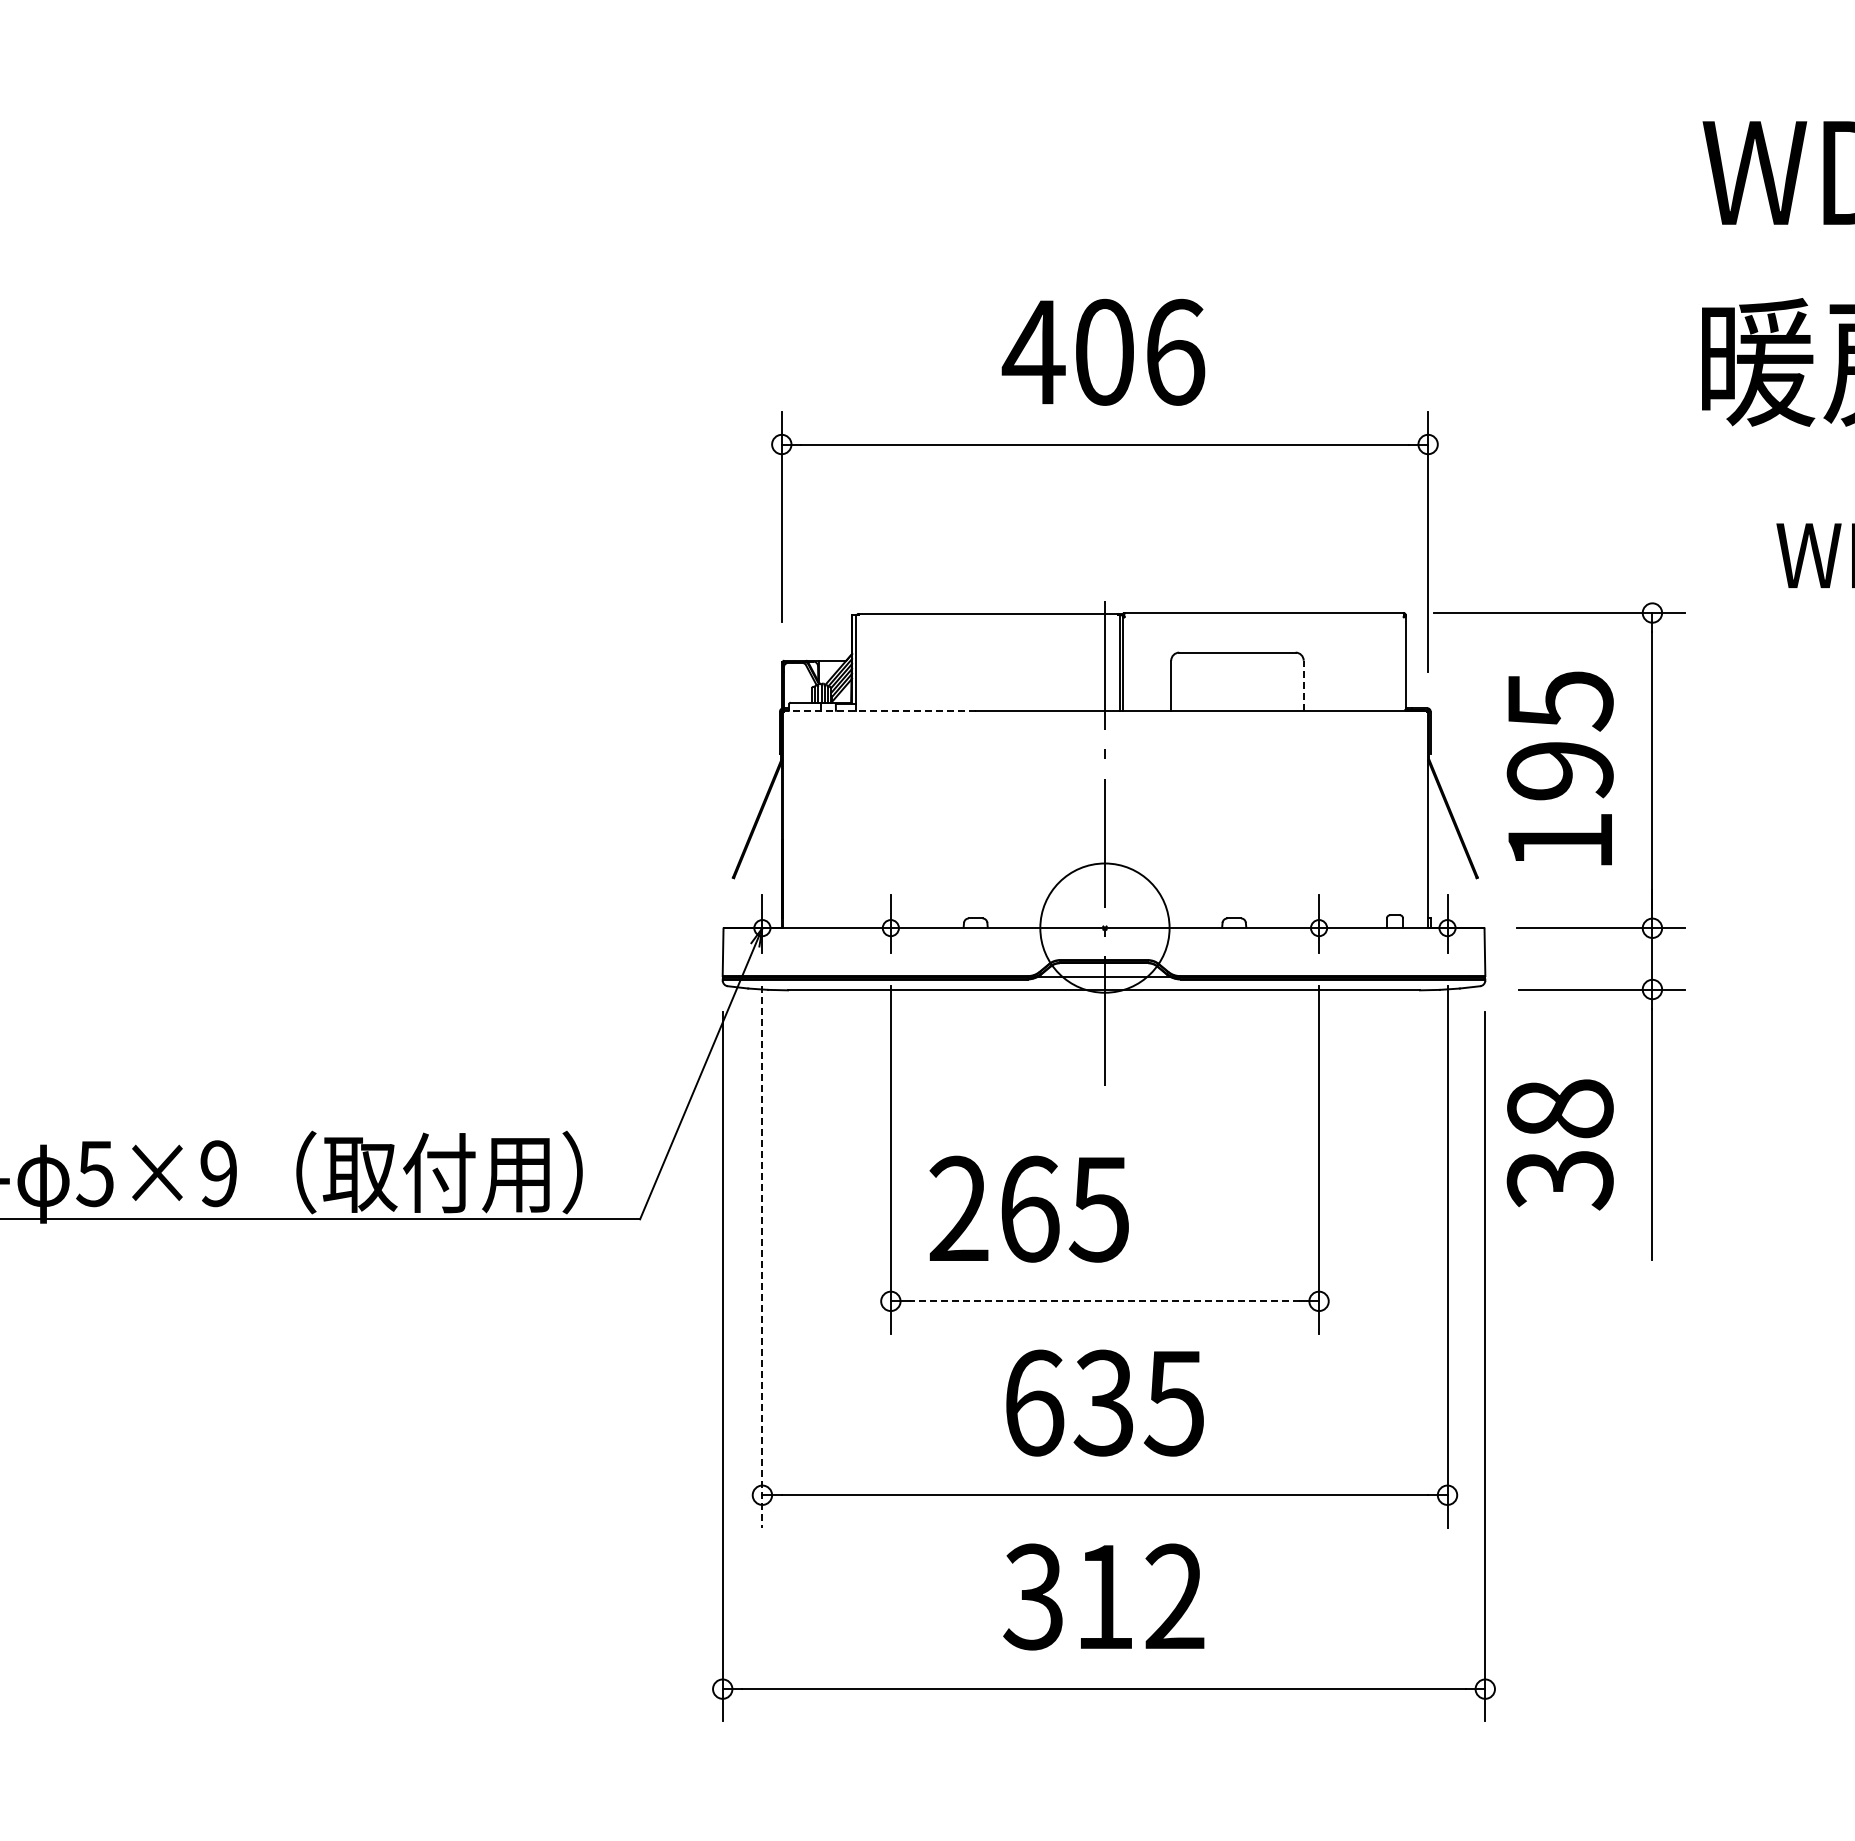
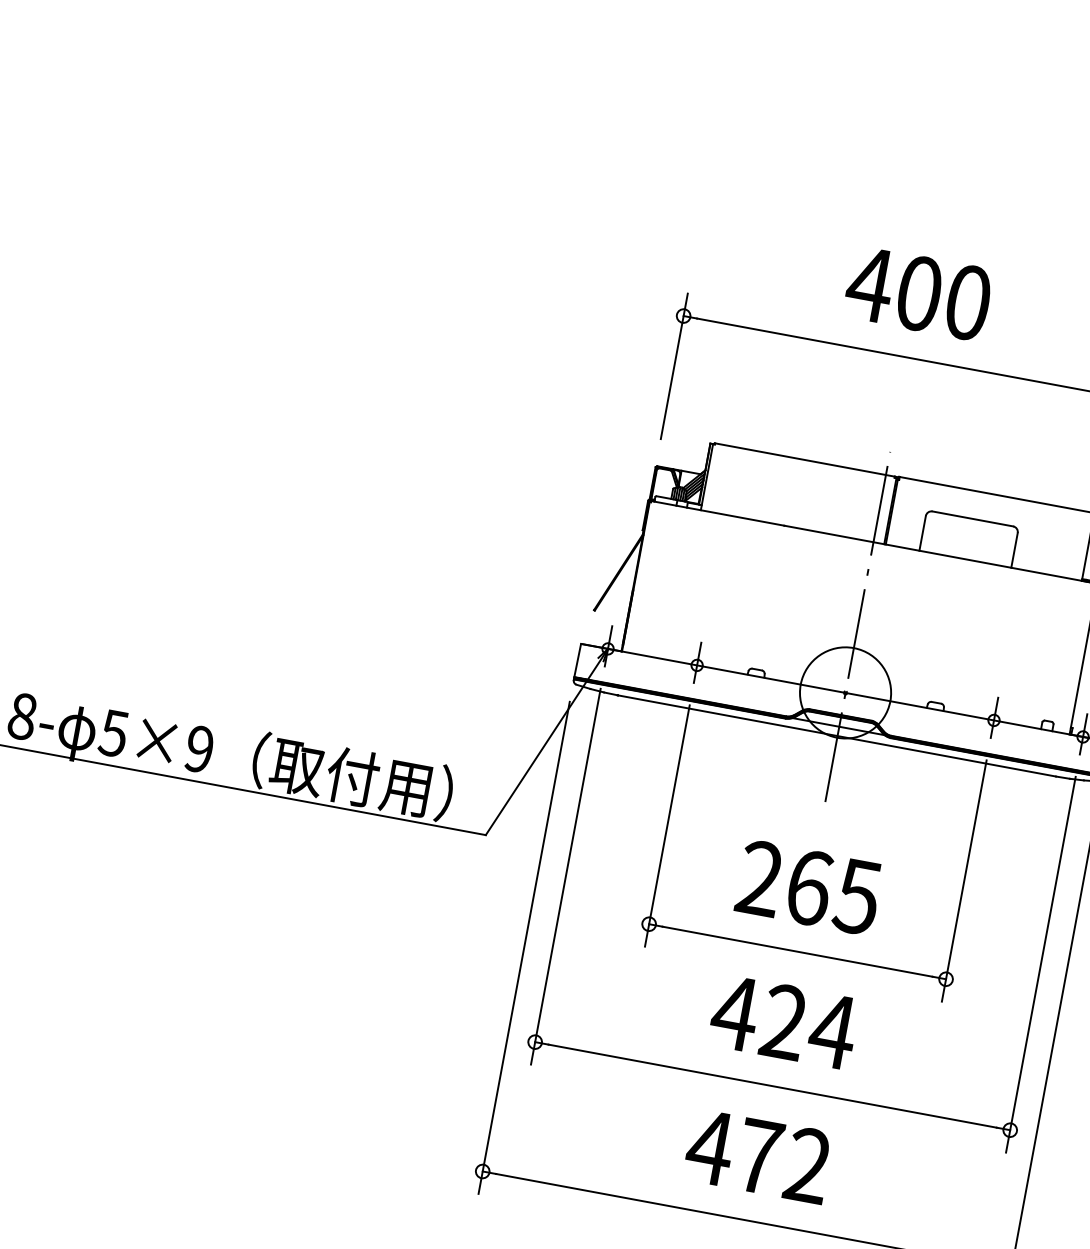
text: (1175, 351) -> (968, 302), 406 -> 400
line: (1303, 685) -> (1014, 550), dashed -> solid
line: (879, 710) -> (717, 513), dashed -> solid
text: (1028, 1208) -> (808, 887), moved
line: (762, 1256) -> (565, 876), dashed -> solid
line: (1104, 1301) -> (797, 951), dashed -> solid
text: (1103, 1402) -> (783, 1021), 635 -> 424
text: (1067, 1596) -> (733, 1151), 312 -> 472

